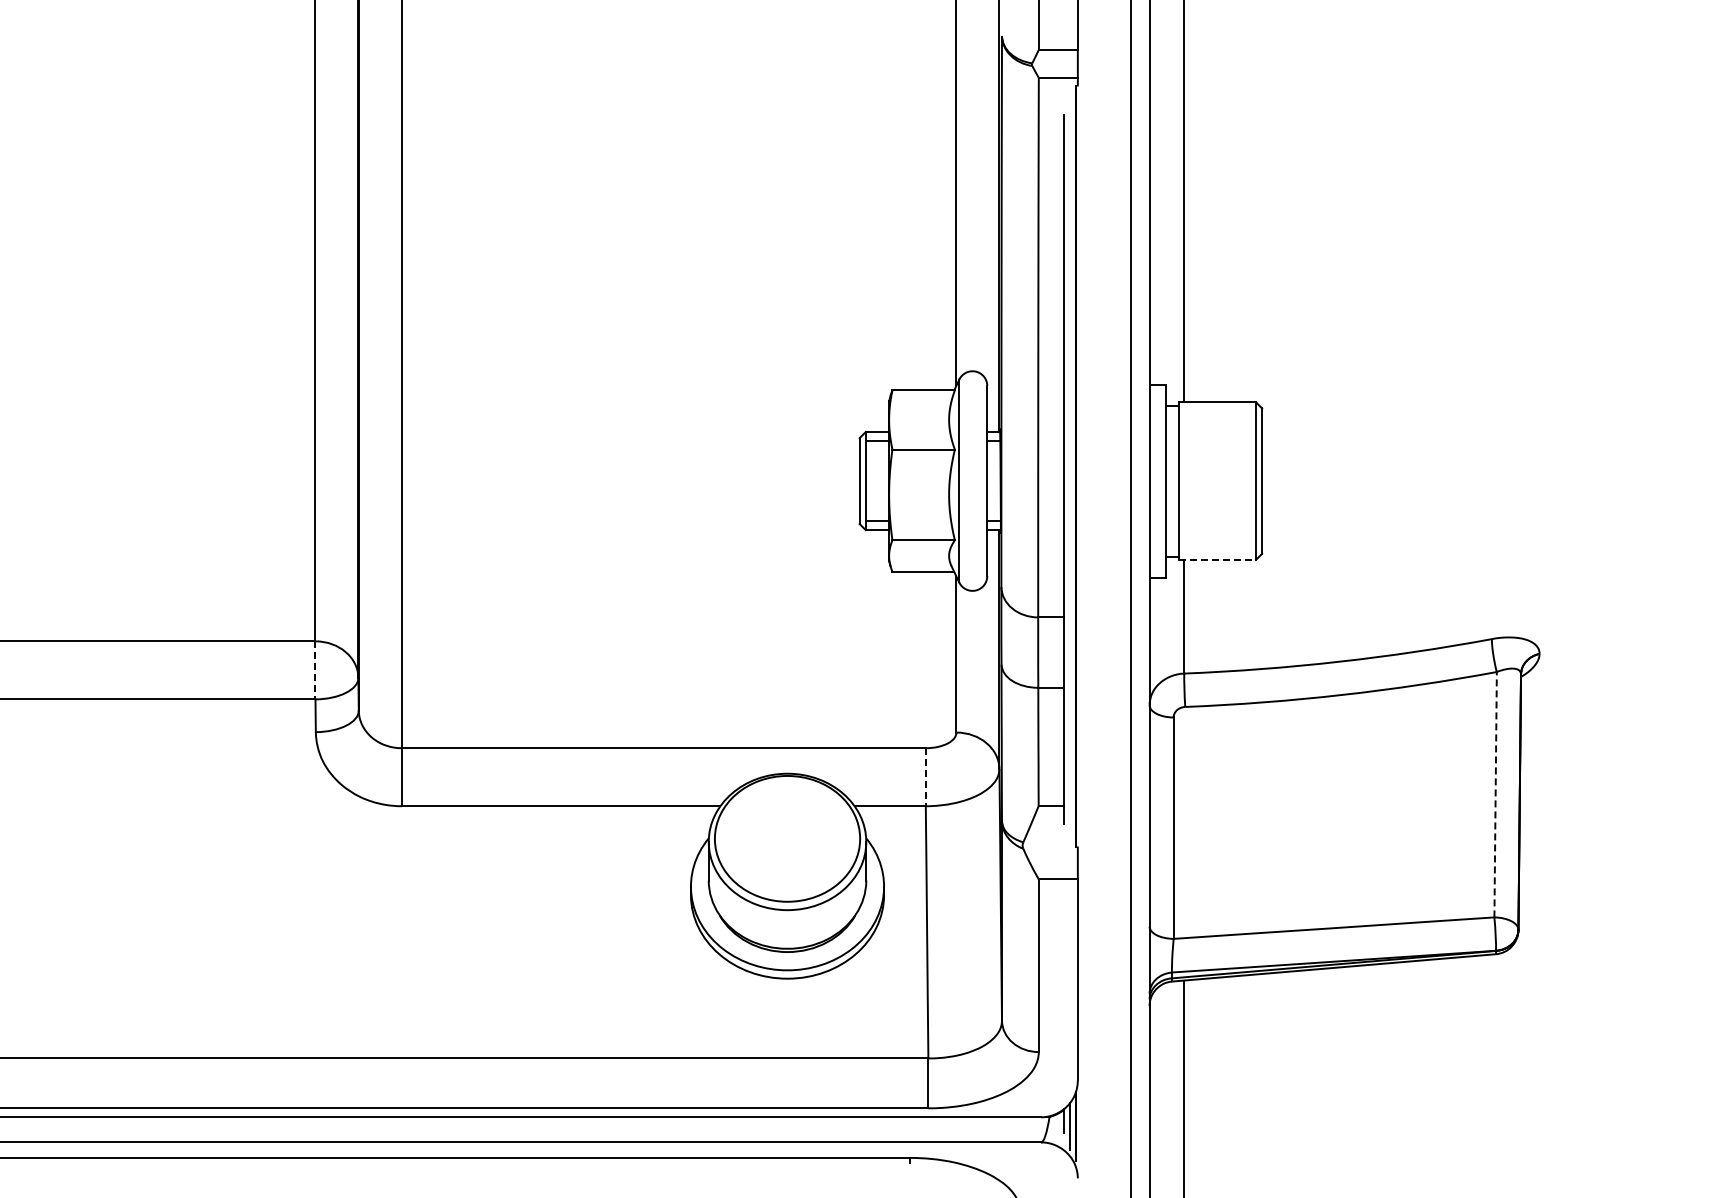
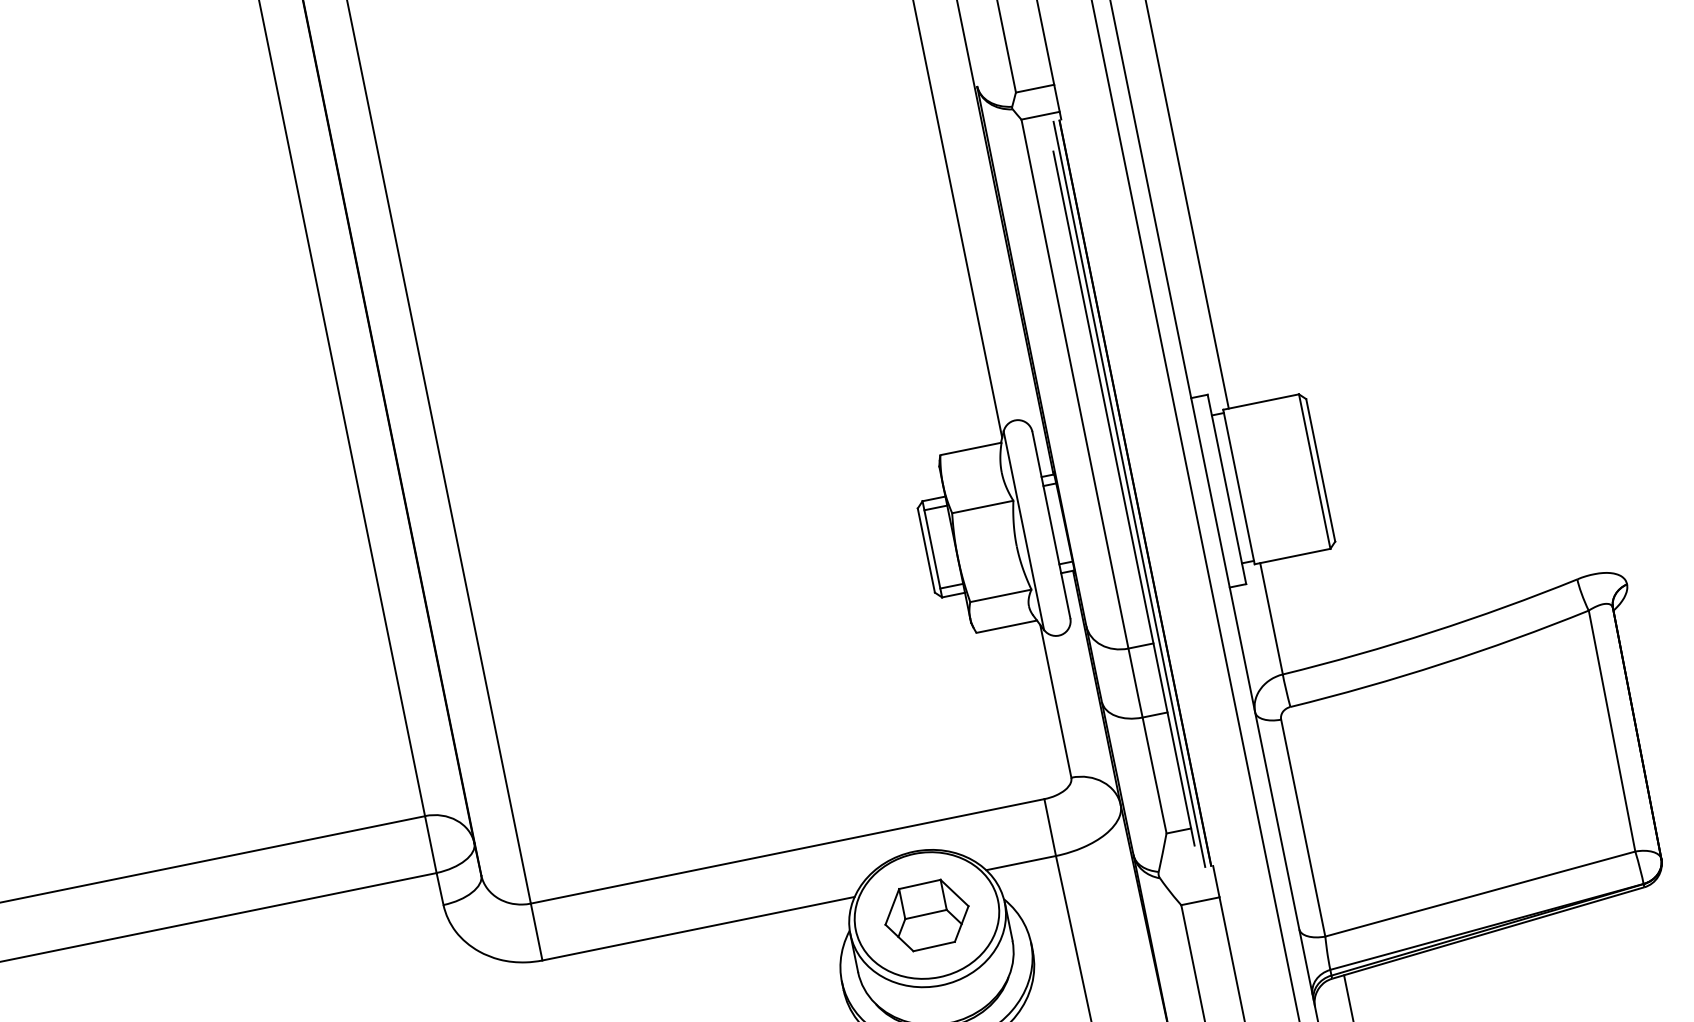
line: (1069, 466) -> (1129, 494), added
line: (1217, 559) -> (1292, 556), dashed -> solid
line: (315, 670) -> (430, 844), dashed -> solid
line: (925, 777) -> (1049, 827), dashed -> solid
line: (1495, 794) -> (1611, 730), dashed -> solid
part: (787, 838) -> (926, 915), added

